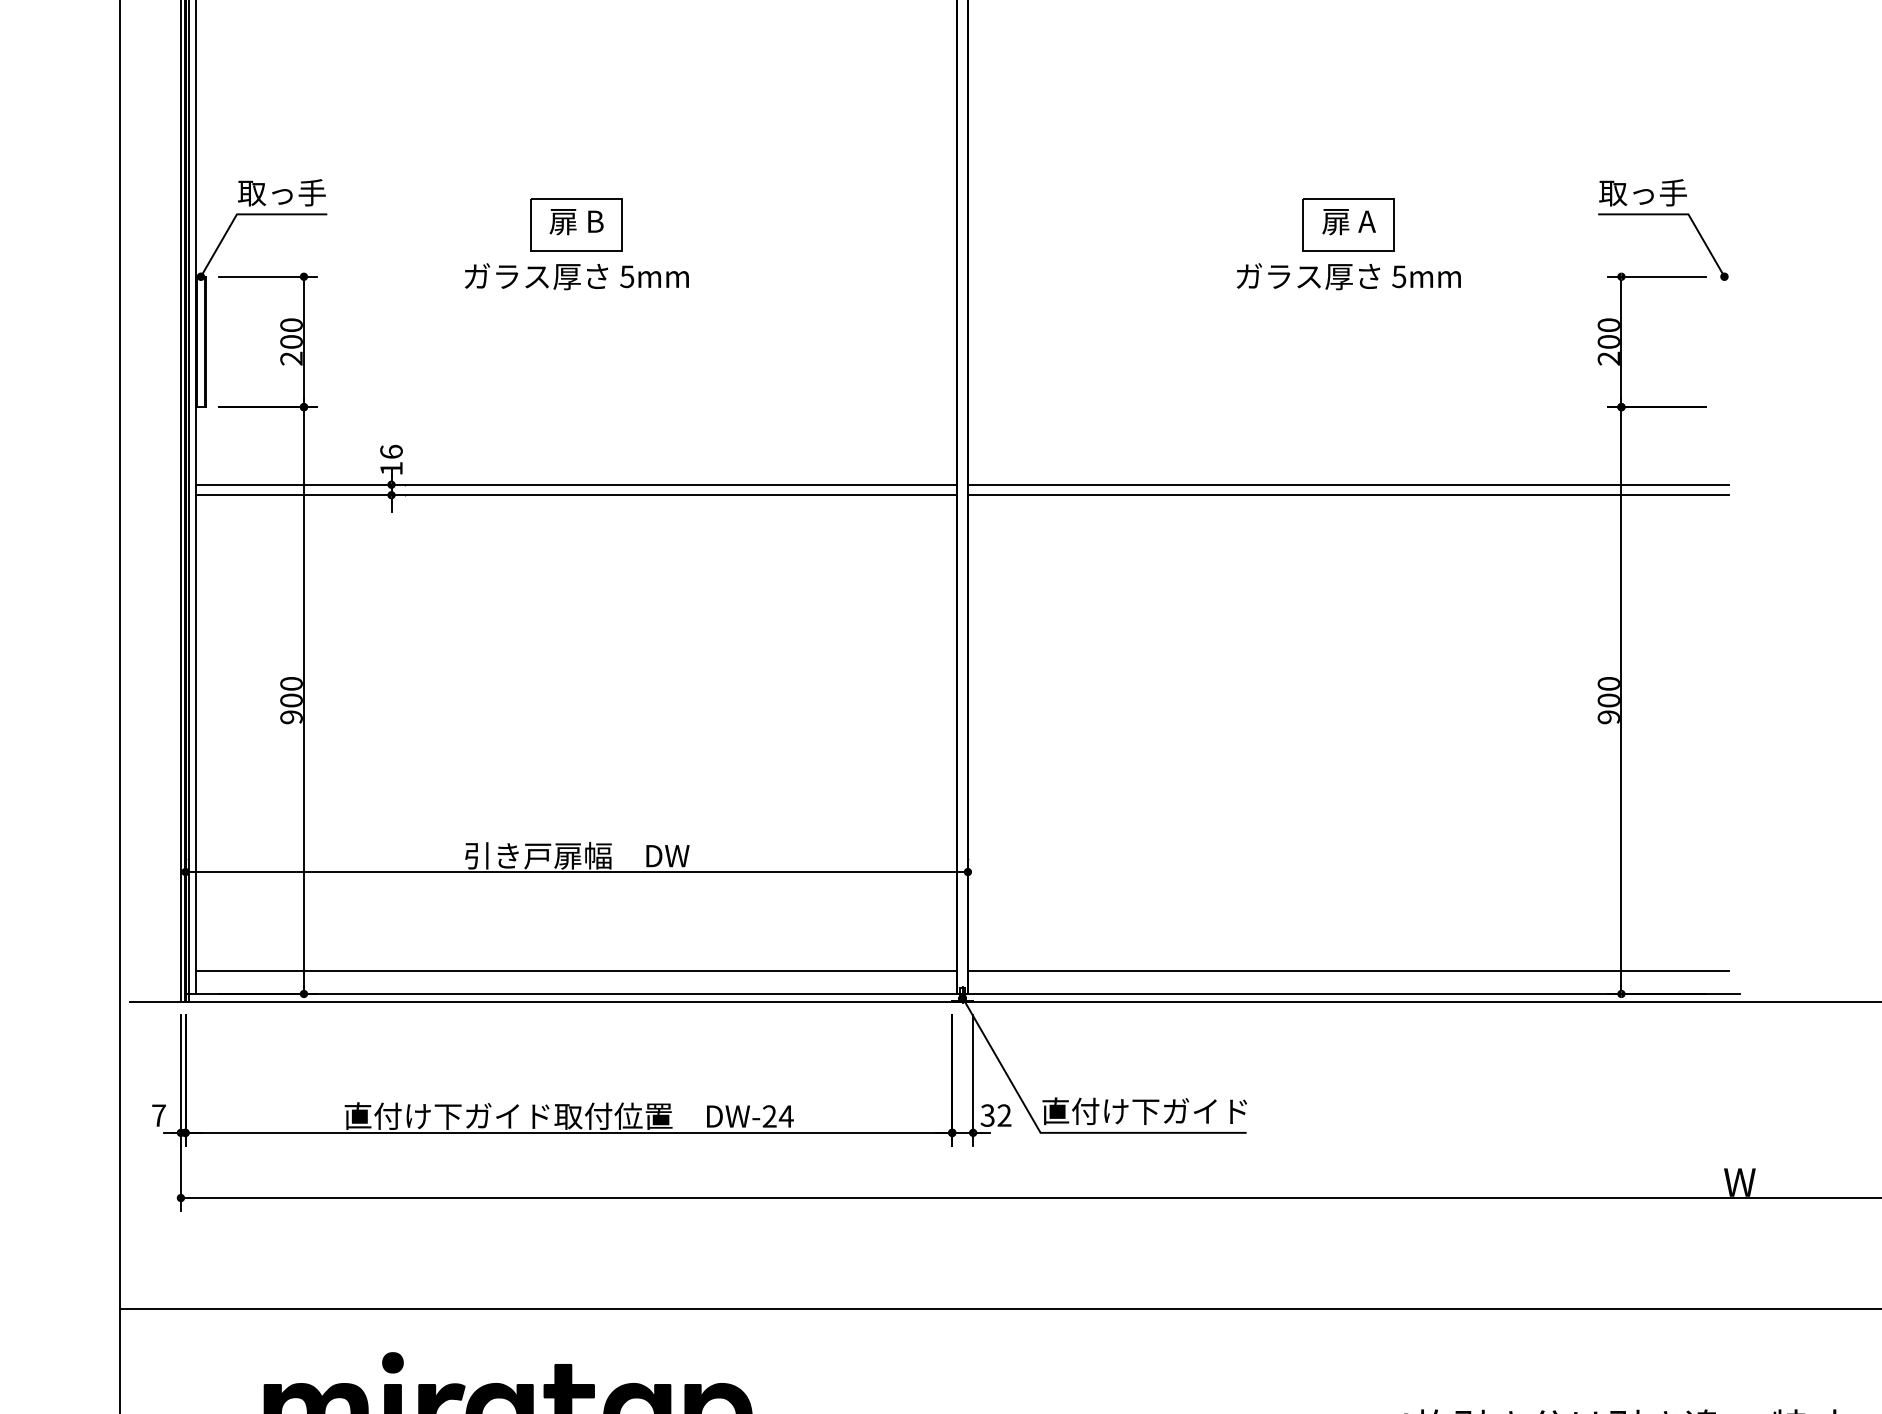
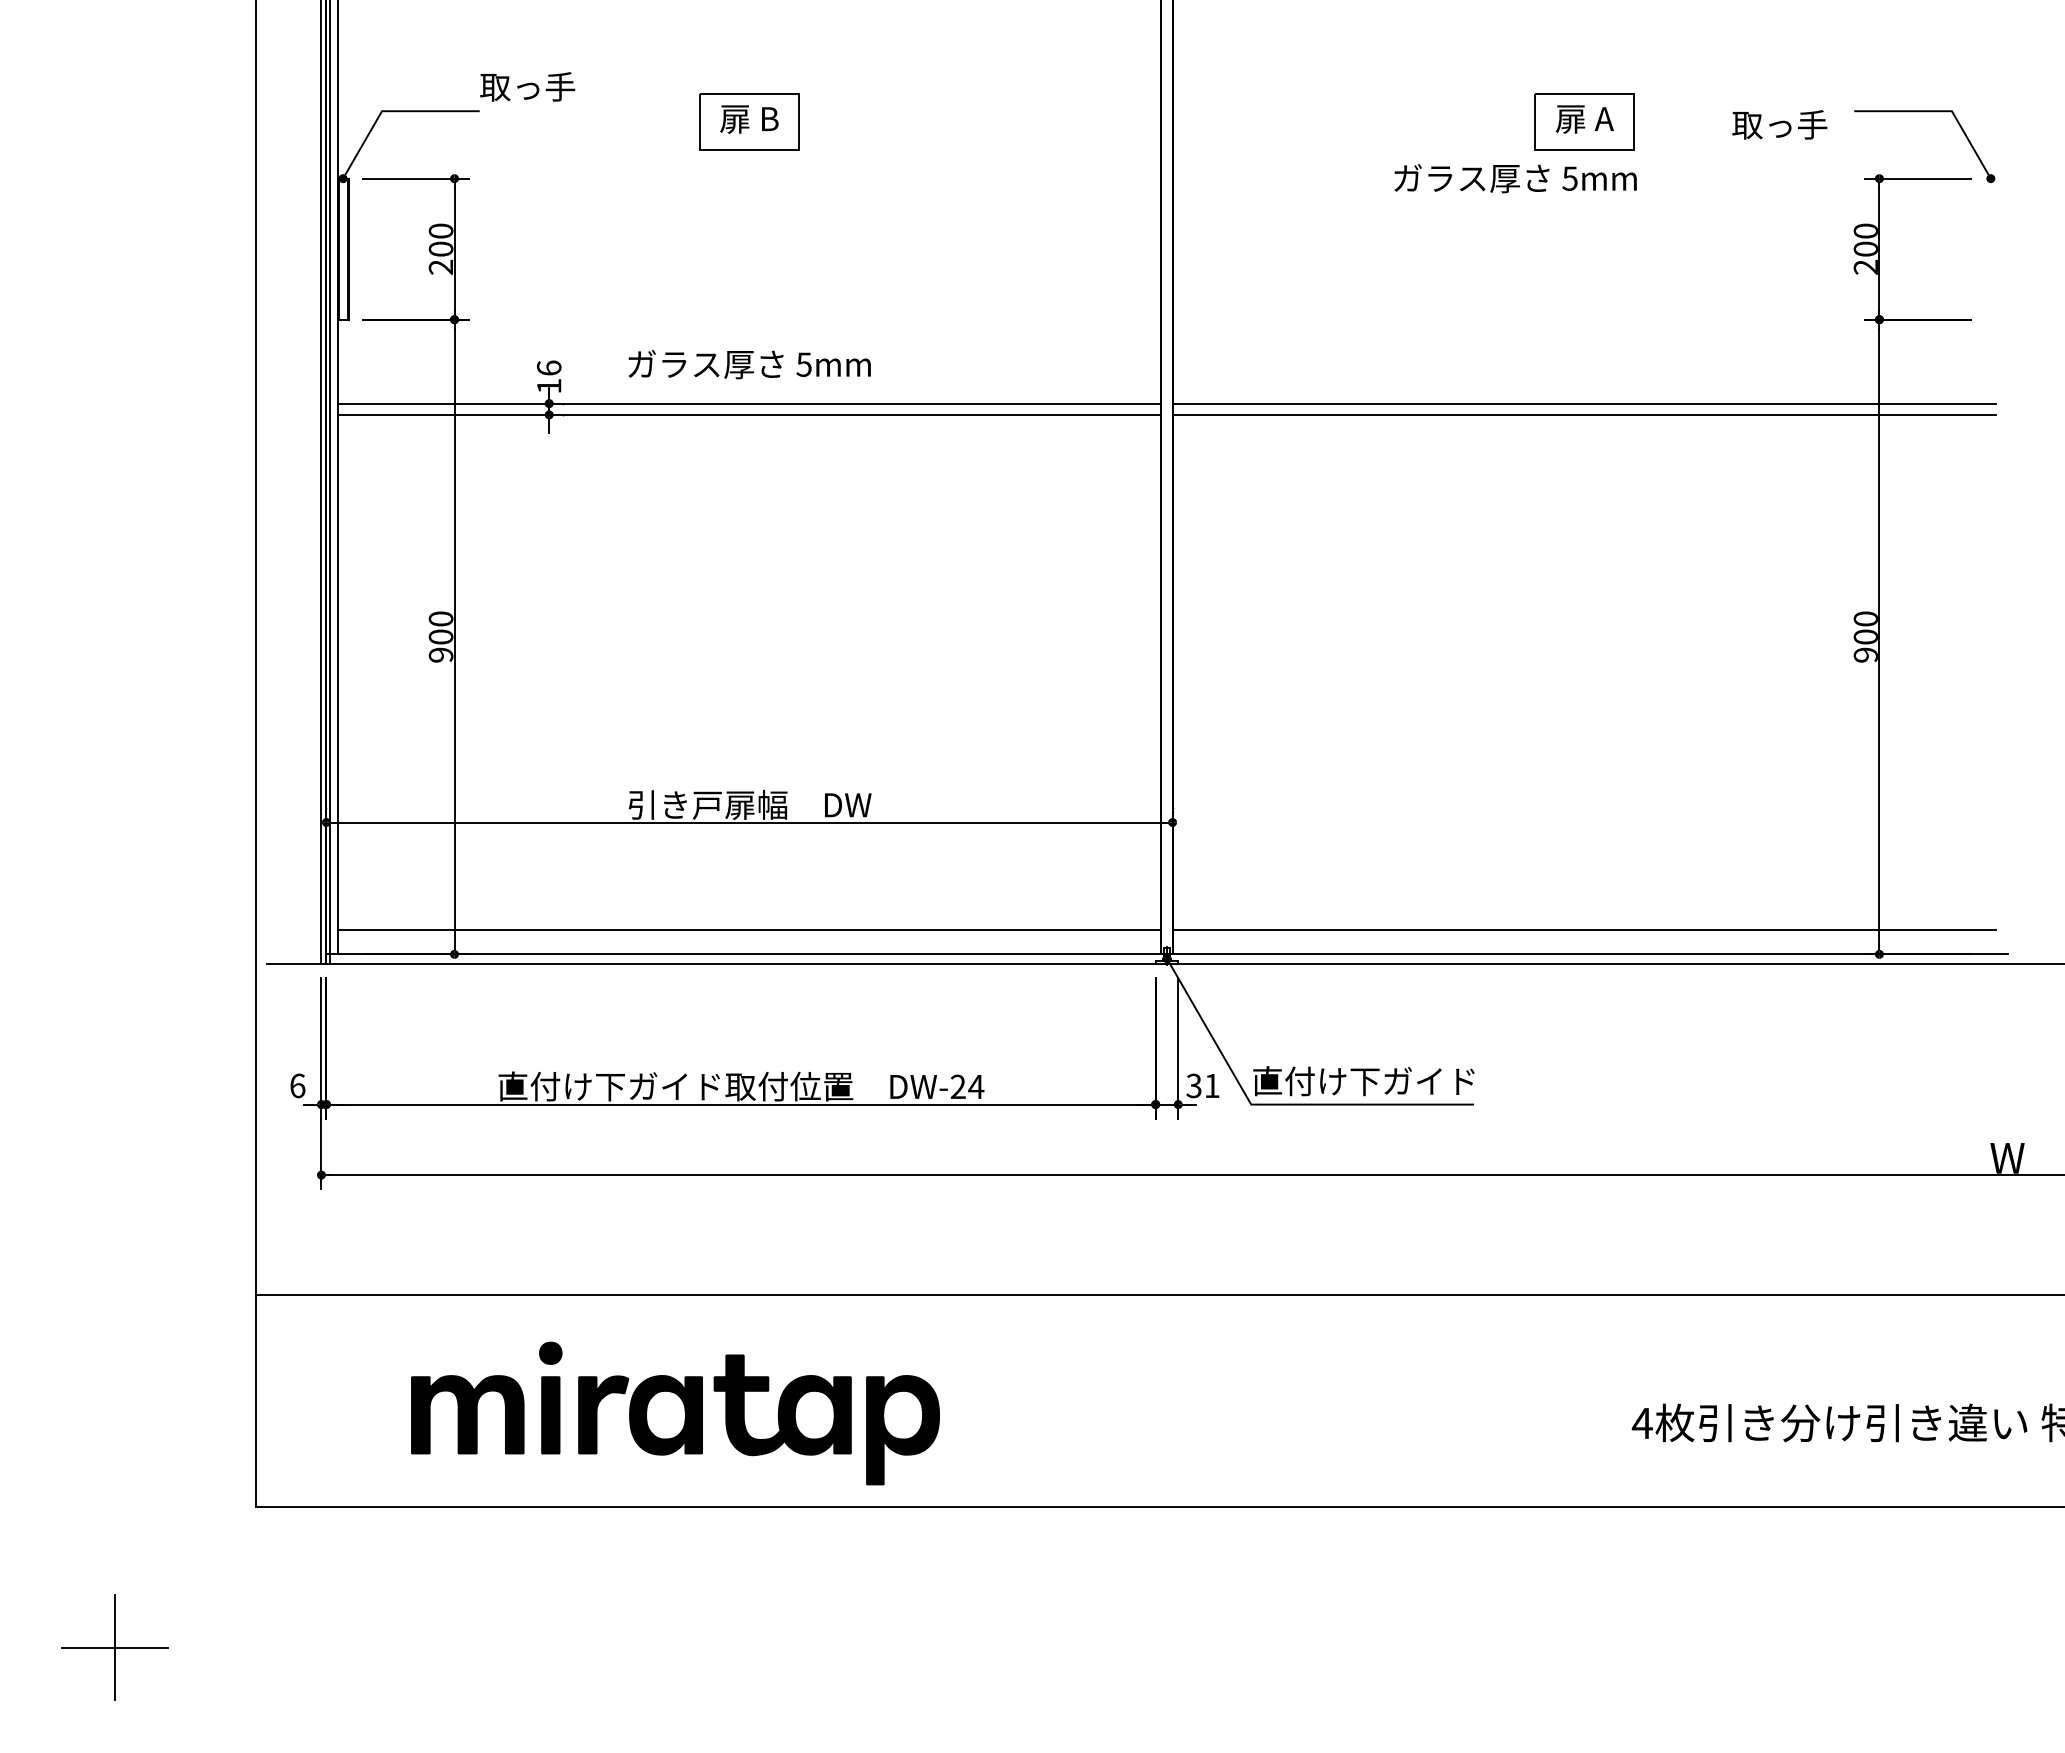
text: (281, 192) -> (527, 86), moved
text: (1642, 192) -> (1779, 124), moved
text: (576, 276) -> (749, 364), moved
text: (1348, 276) -> (1515, 178), moved
text: (158, 1115) -> (297, 1085), 7 -> 6
text: (1003, 1115) -> (1211, 1085), 32 -> 31

